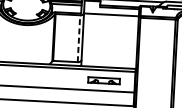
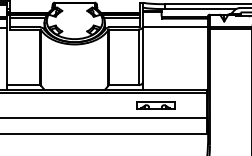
line: (78, 38) -> (138, 57), dashed -> solid
part: (103, 80) -> (155, 105), moved

